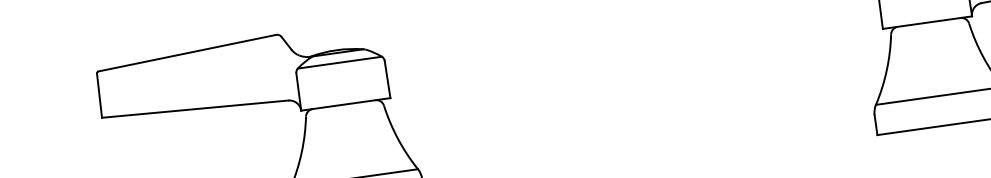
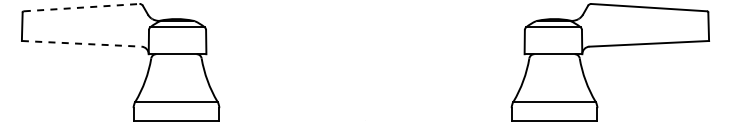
line: (186, 52) -> (81, 7), solid -> dashed
line: (194, 108) -> (81, 43), solid -> dashed

